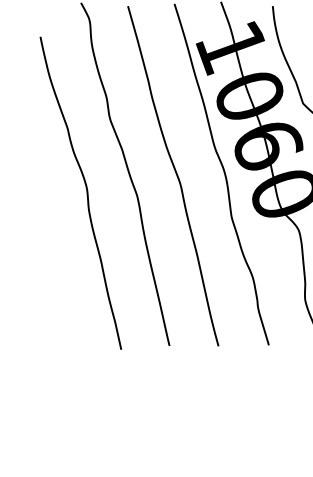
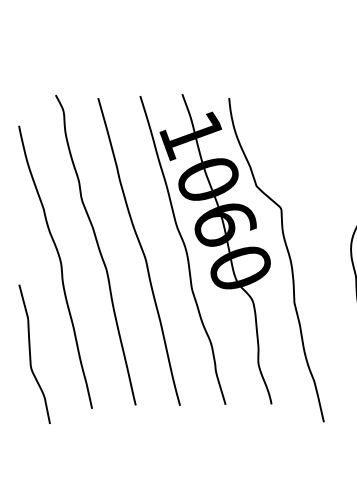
curve: (54, 291) -> (31, 356), added

